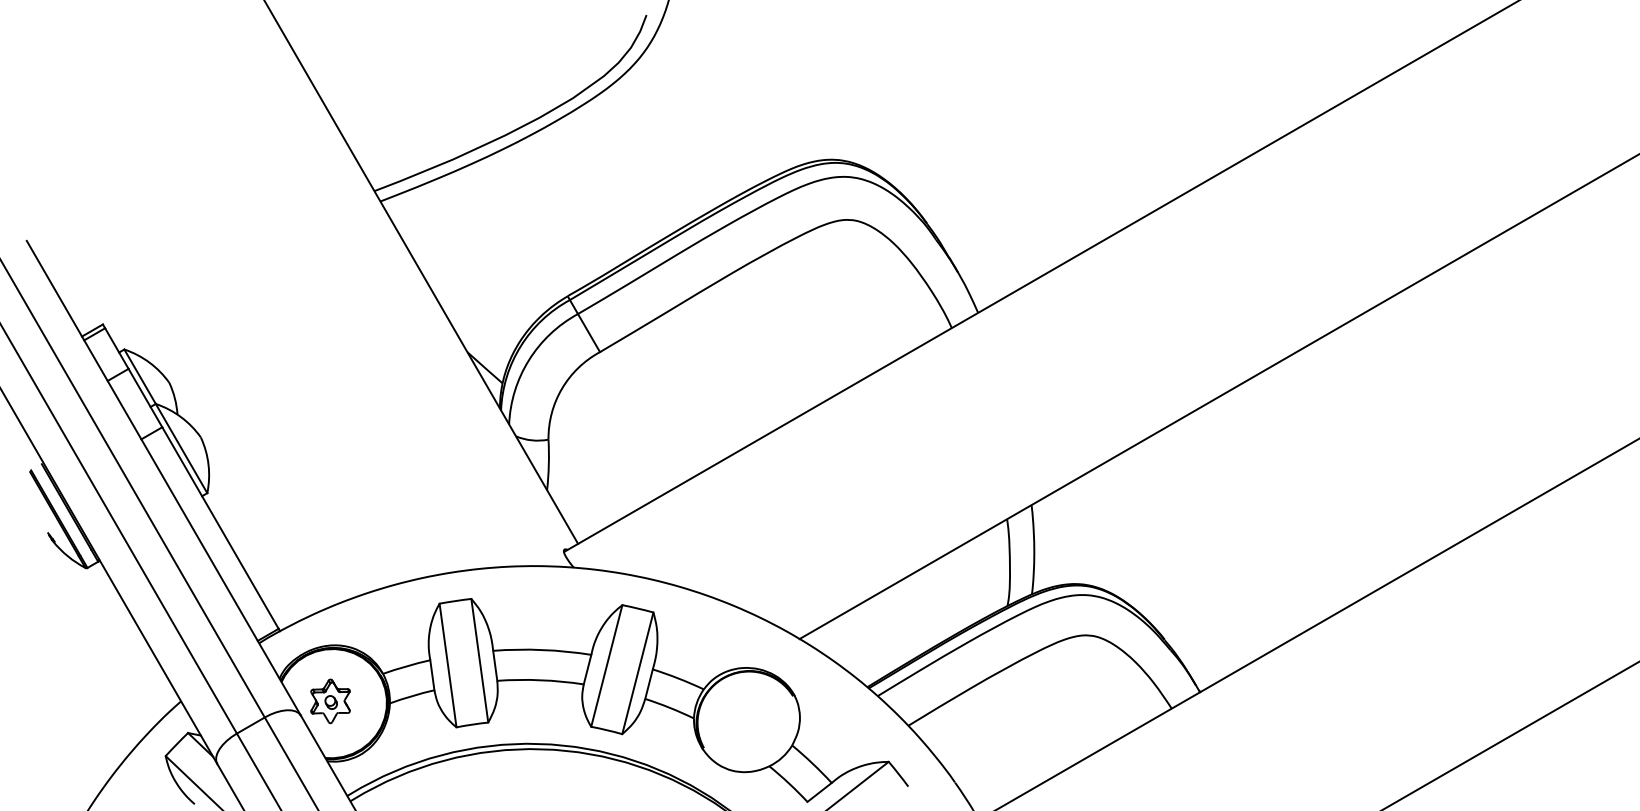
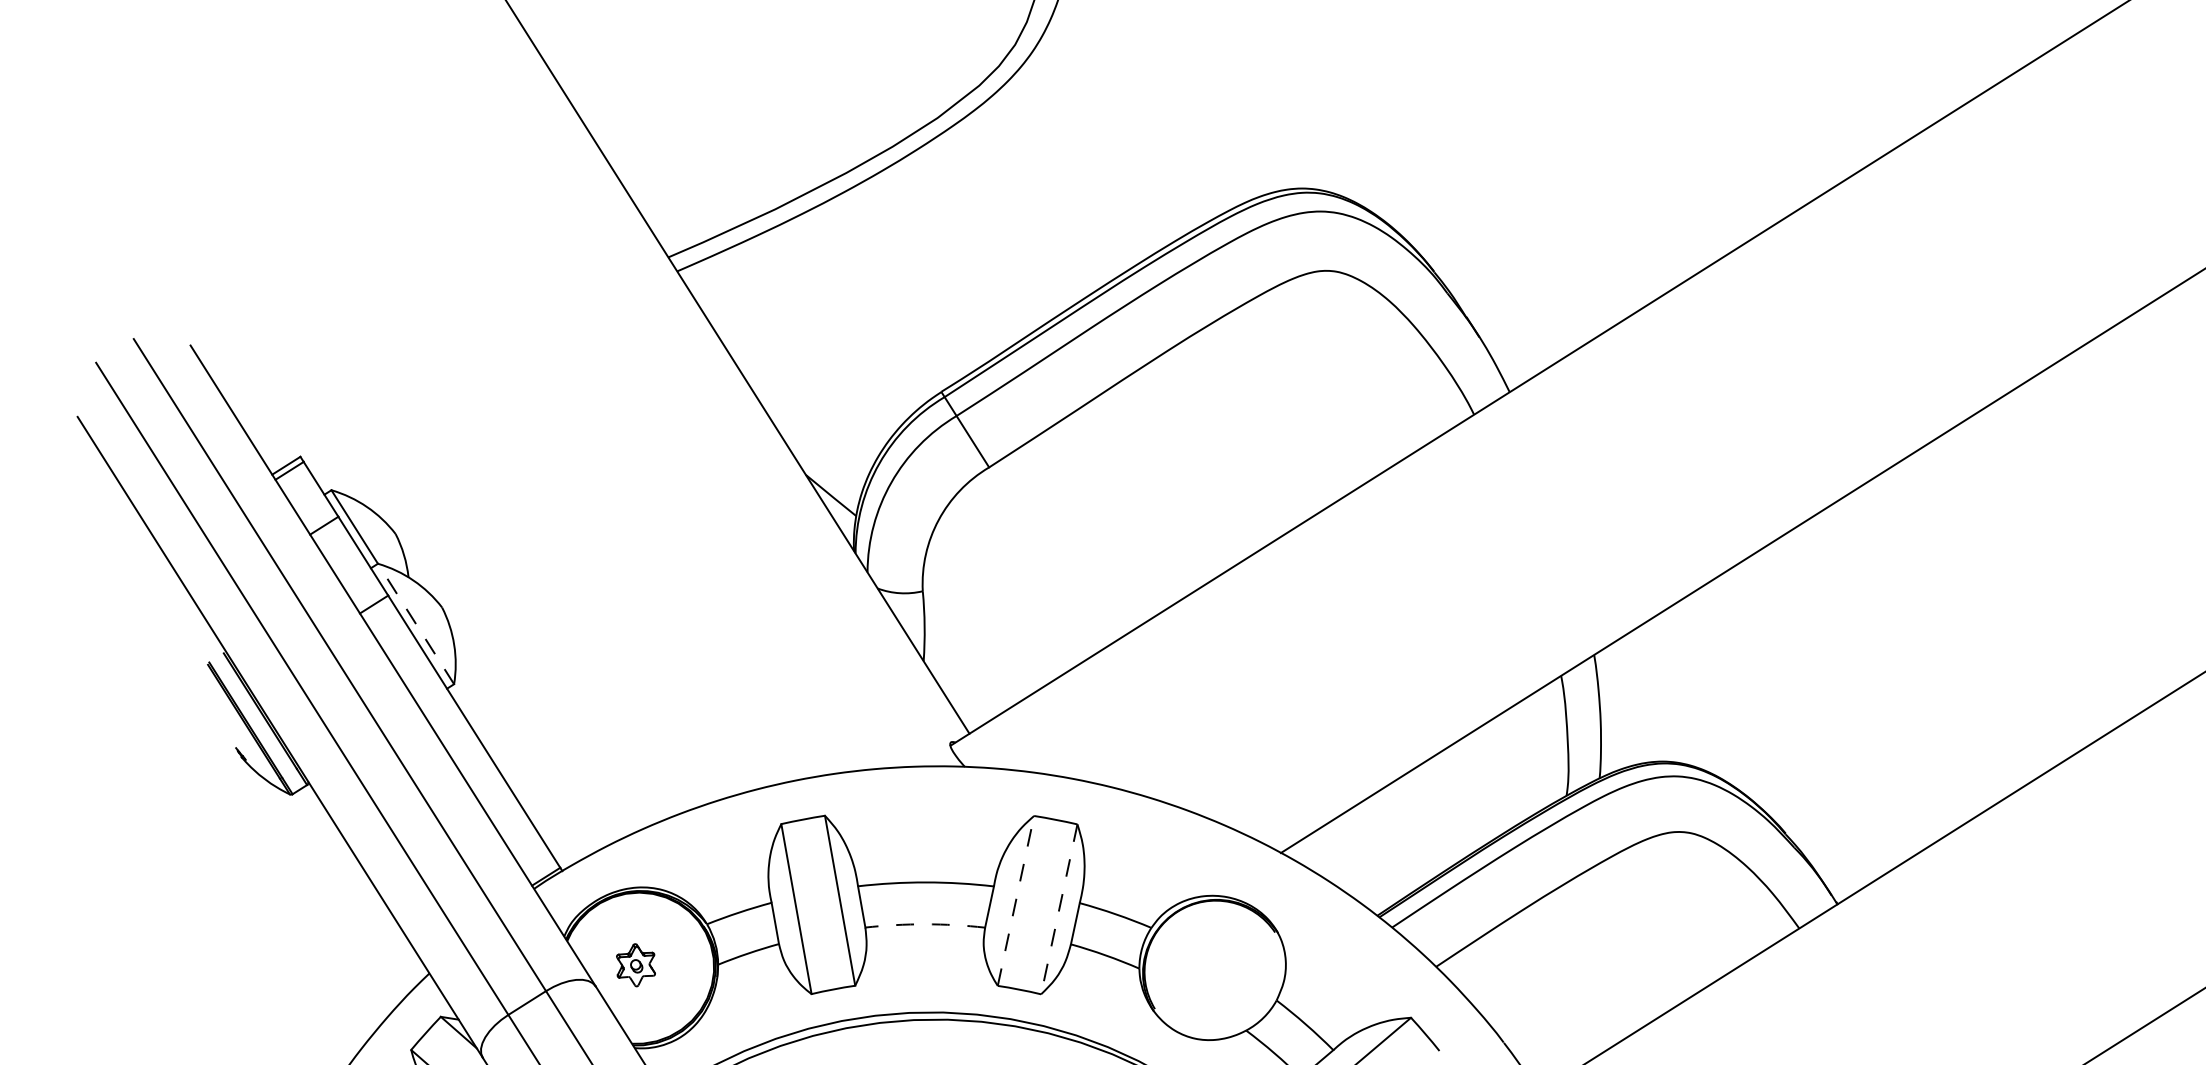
line: (181, 448) -> (415, 623), solid -> dashed
line: (606, 665) -> (1015, 900), solid -> dashed
line: (637, 673) -> (1058, 909), solid -> dashed
arc: (540, 680) -> (925, 924), solid -> dashed
part: (330, 701) -> (635, 965), size x0.7

